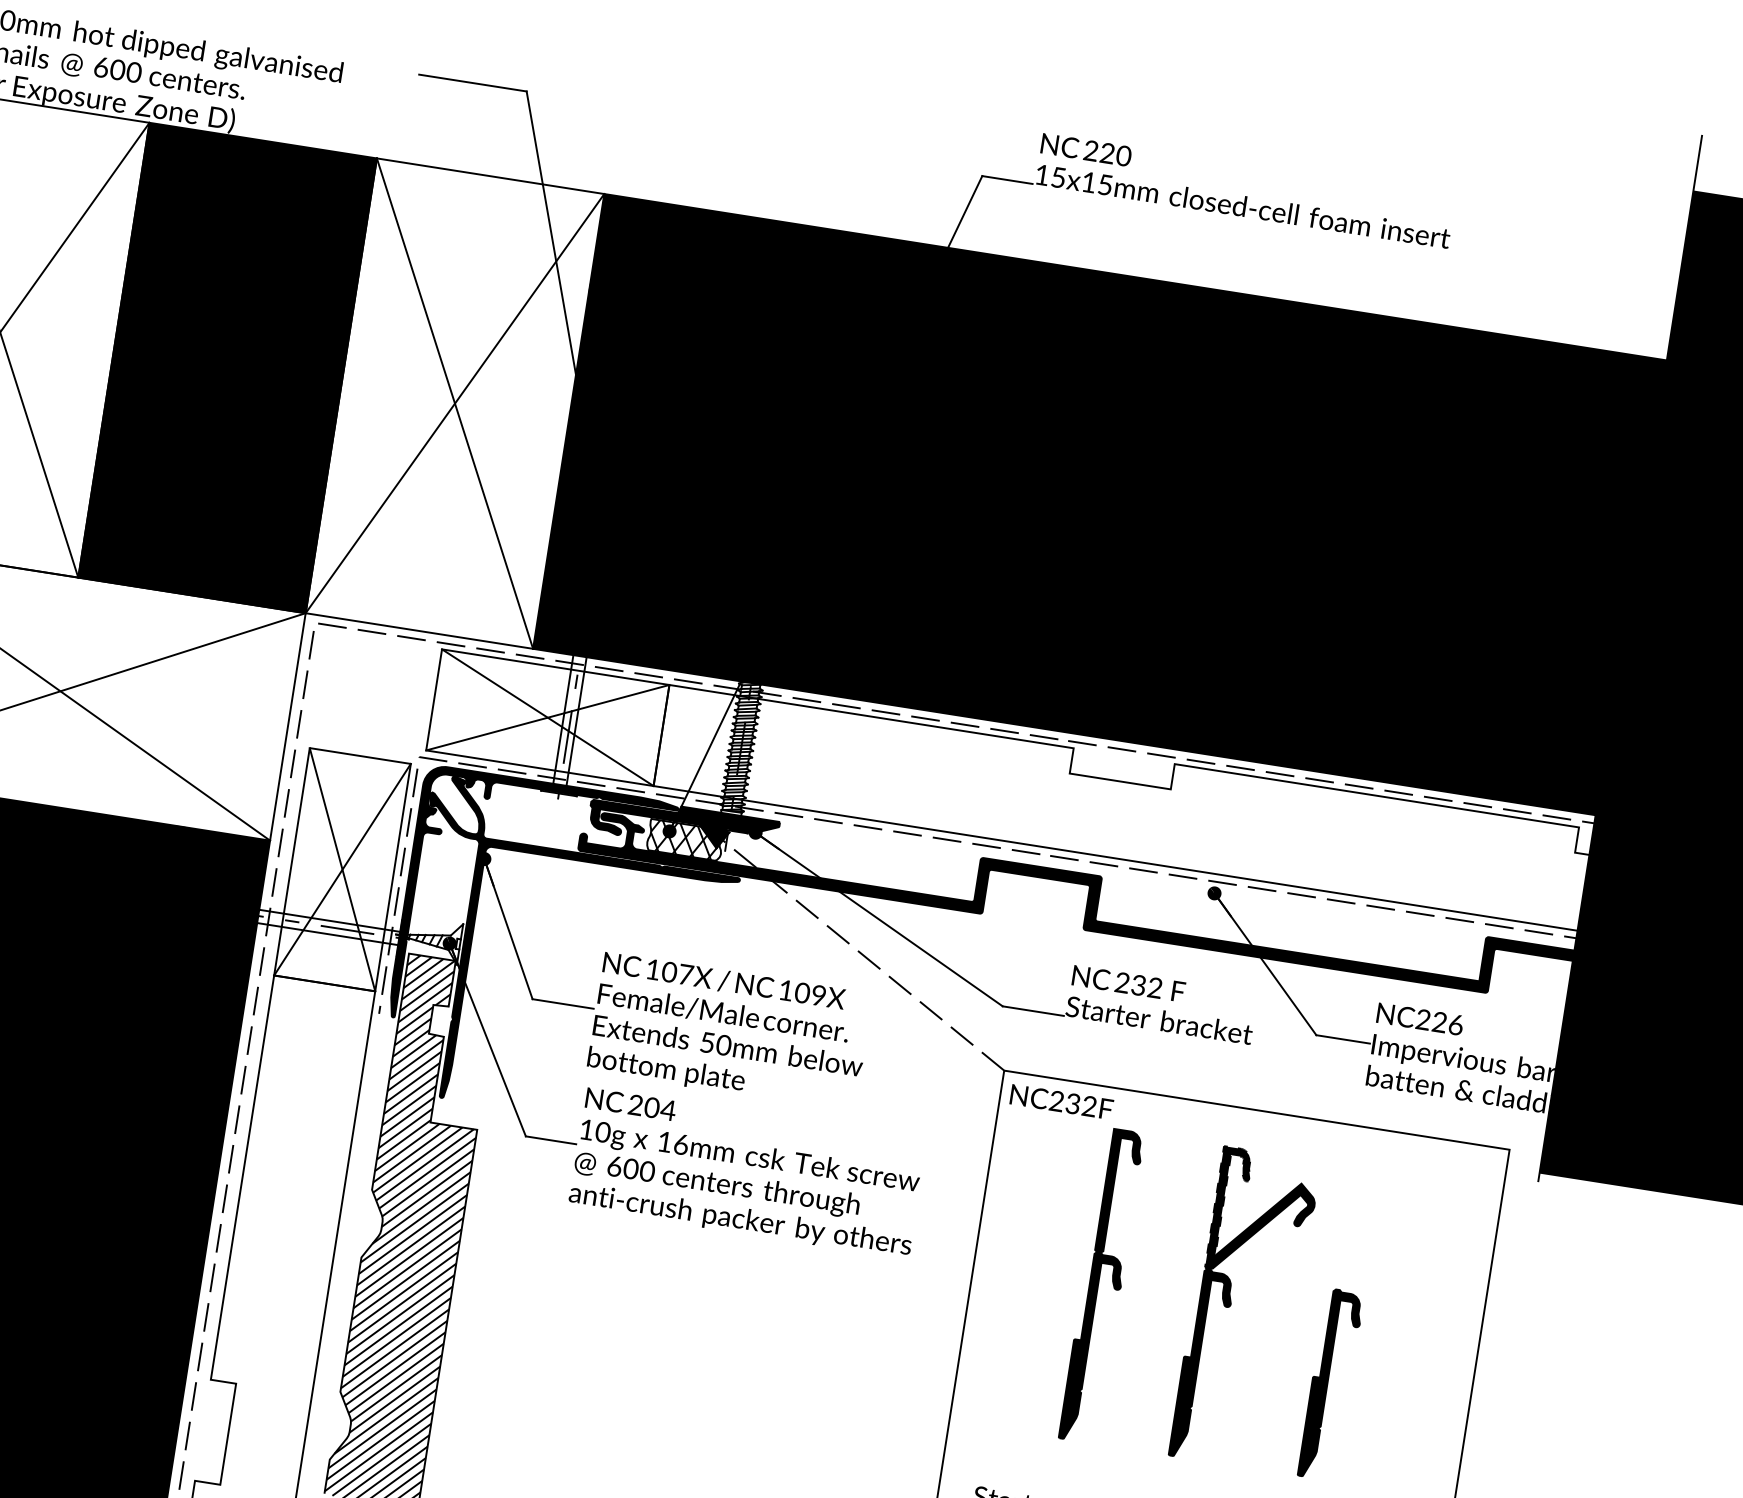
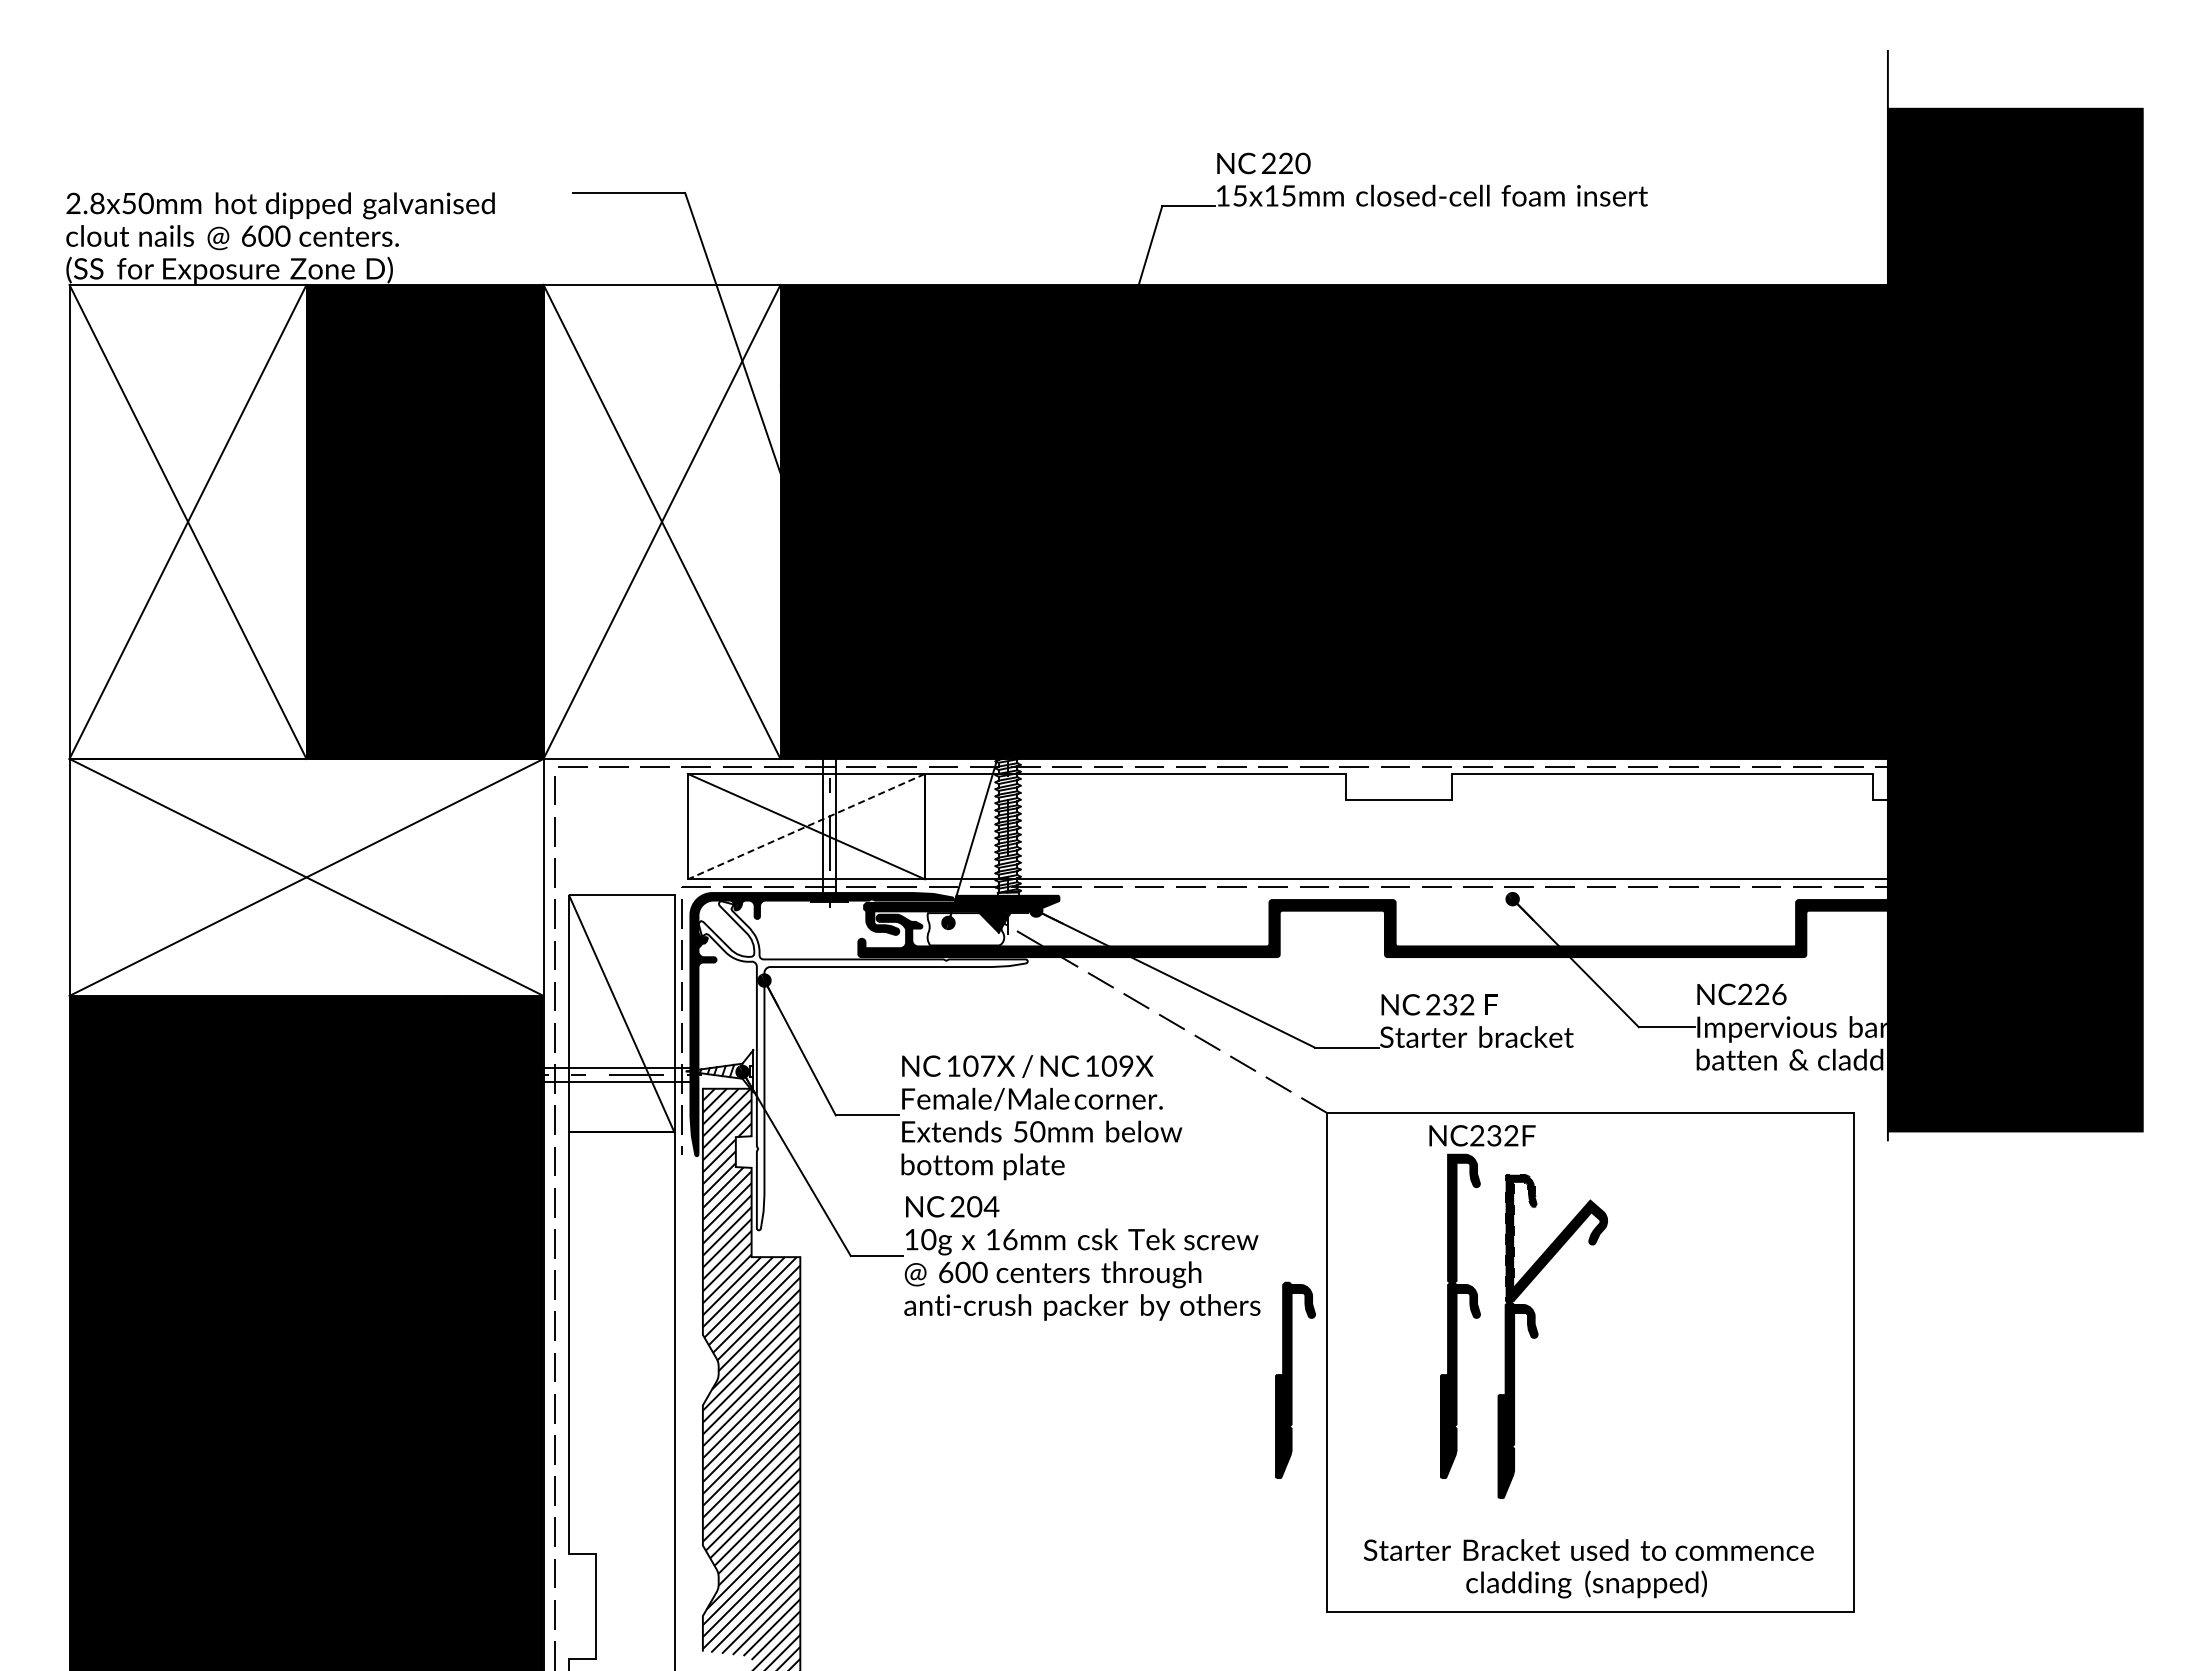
line: (547, 717) -> (806, 826), solid -> dashed
hatch: (684, 840) -> (965, 929), removed
line: (342, 869) -> (621, 1013), removed
fill: (565, 955) -> (862, 1065), removed
text: (1061, 1101) -> (1482, 1135), moved
part: (1231, 1305) -> (1538, 1335), moved
part: (1331, 1383) -> (1295, 1379), moved

